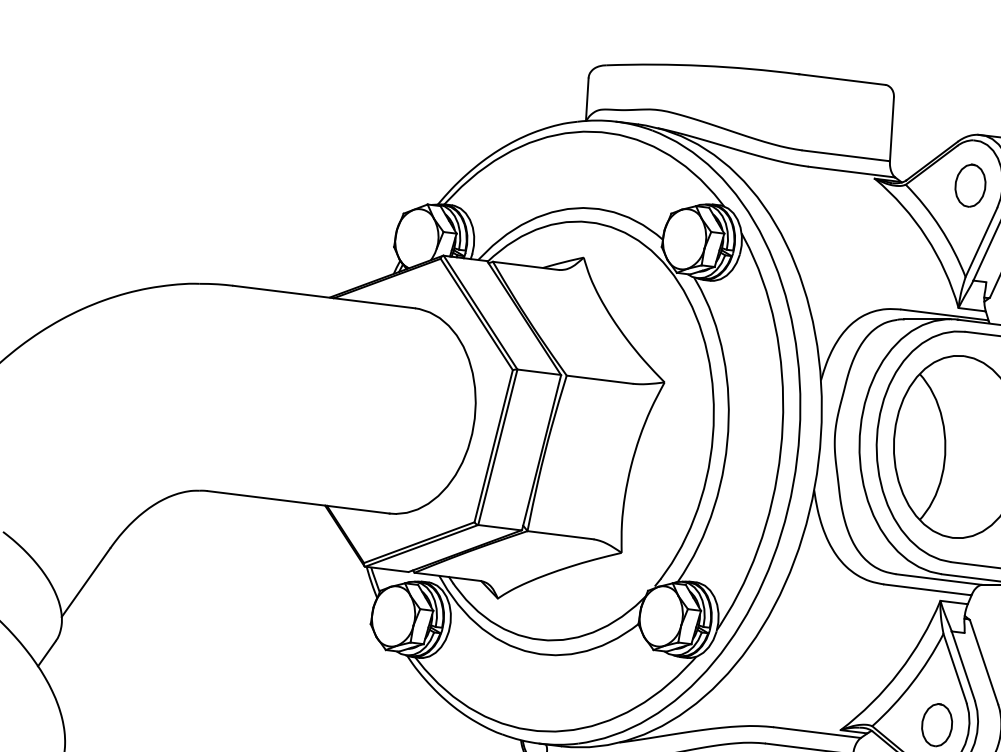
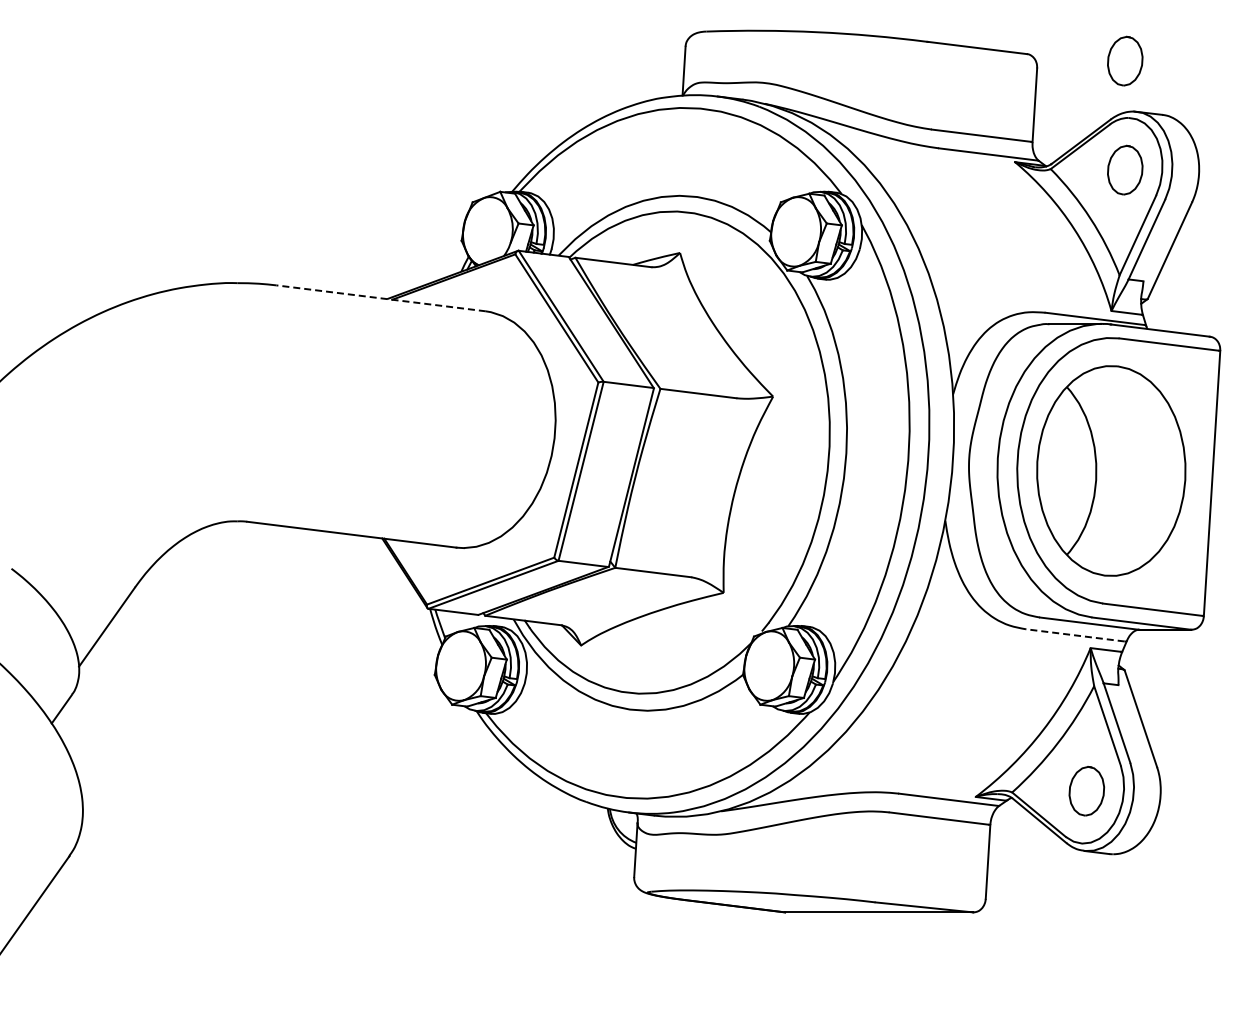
part: (970, 90) -> (1125, 60), added
line: (323, 297) -> (380, 298), solid -> dashed
line: (927, 589) -> (1075, 635), solid -> dashed

